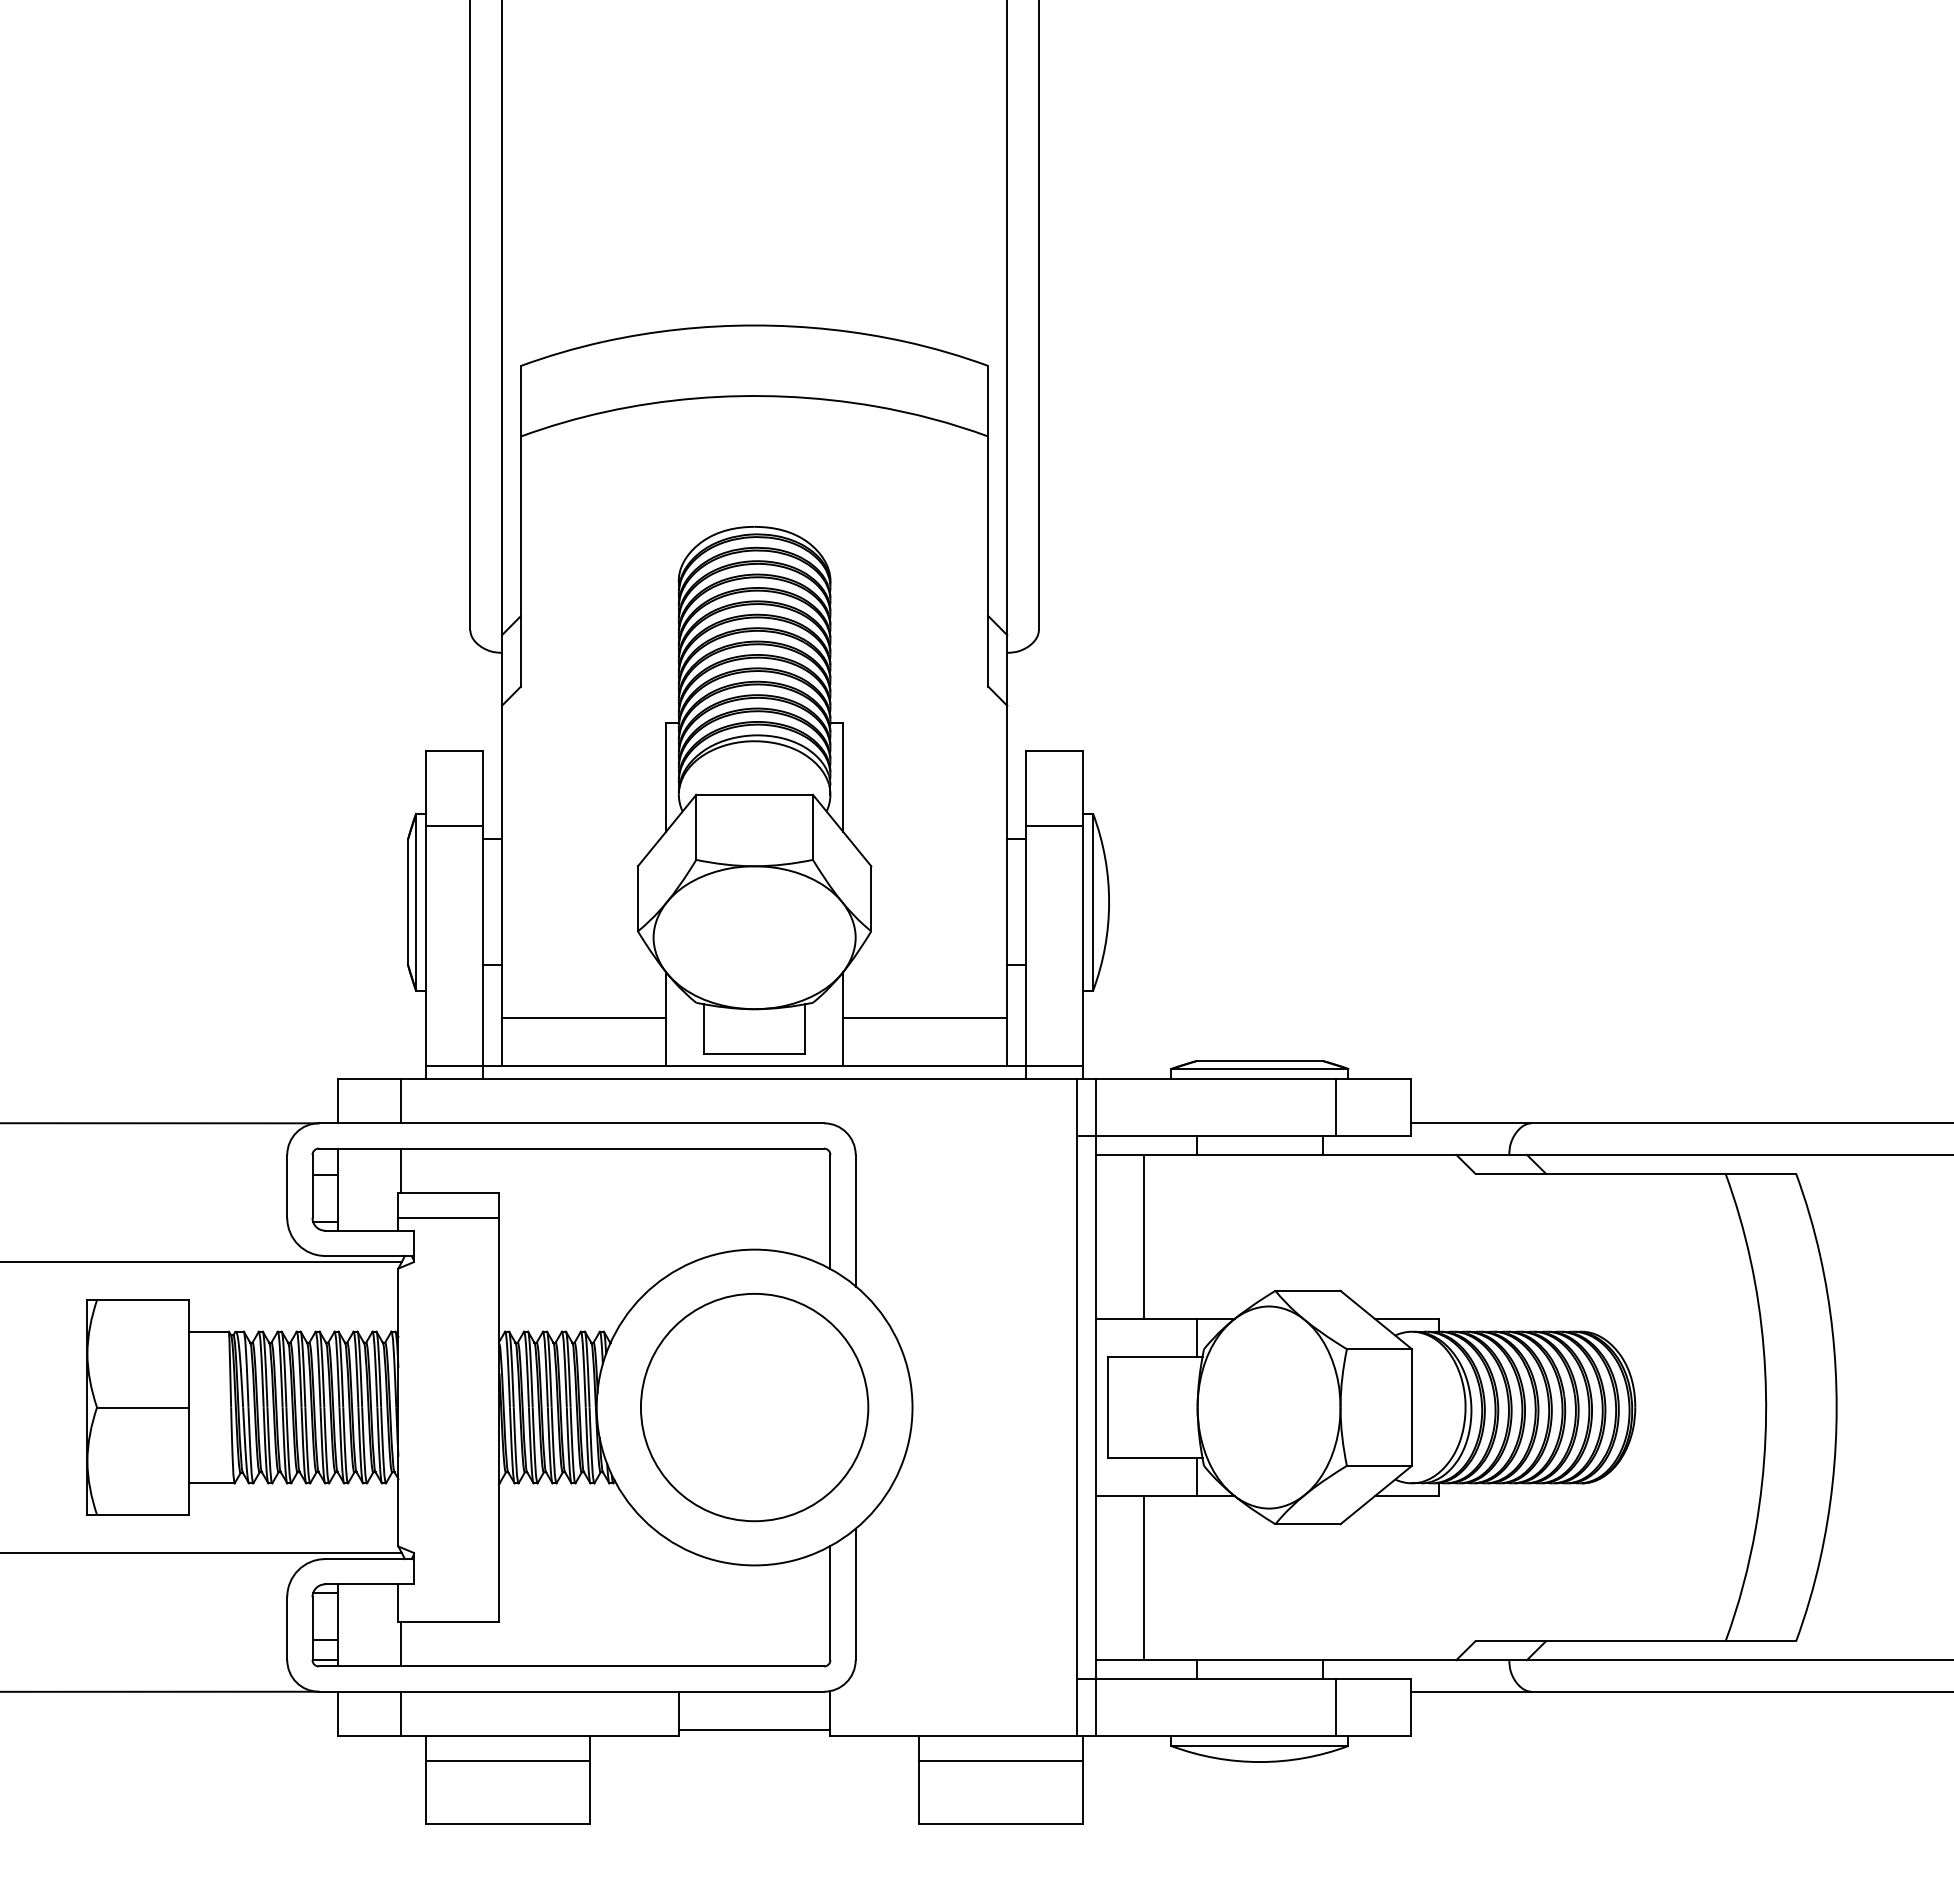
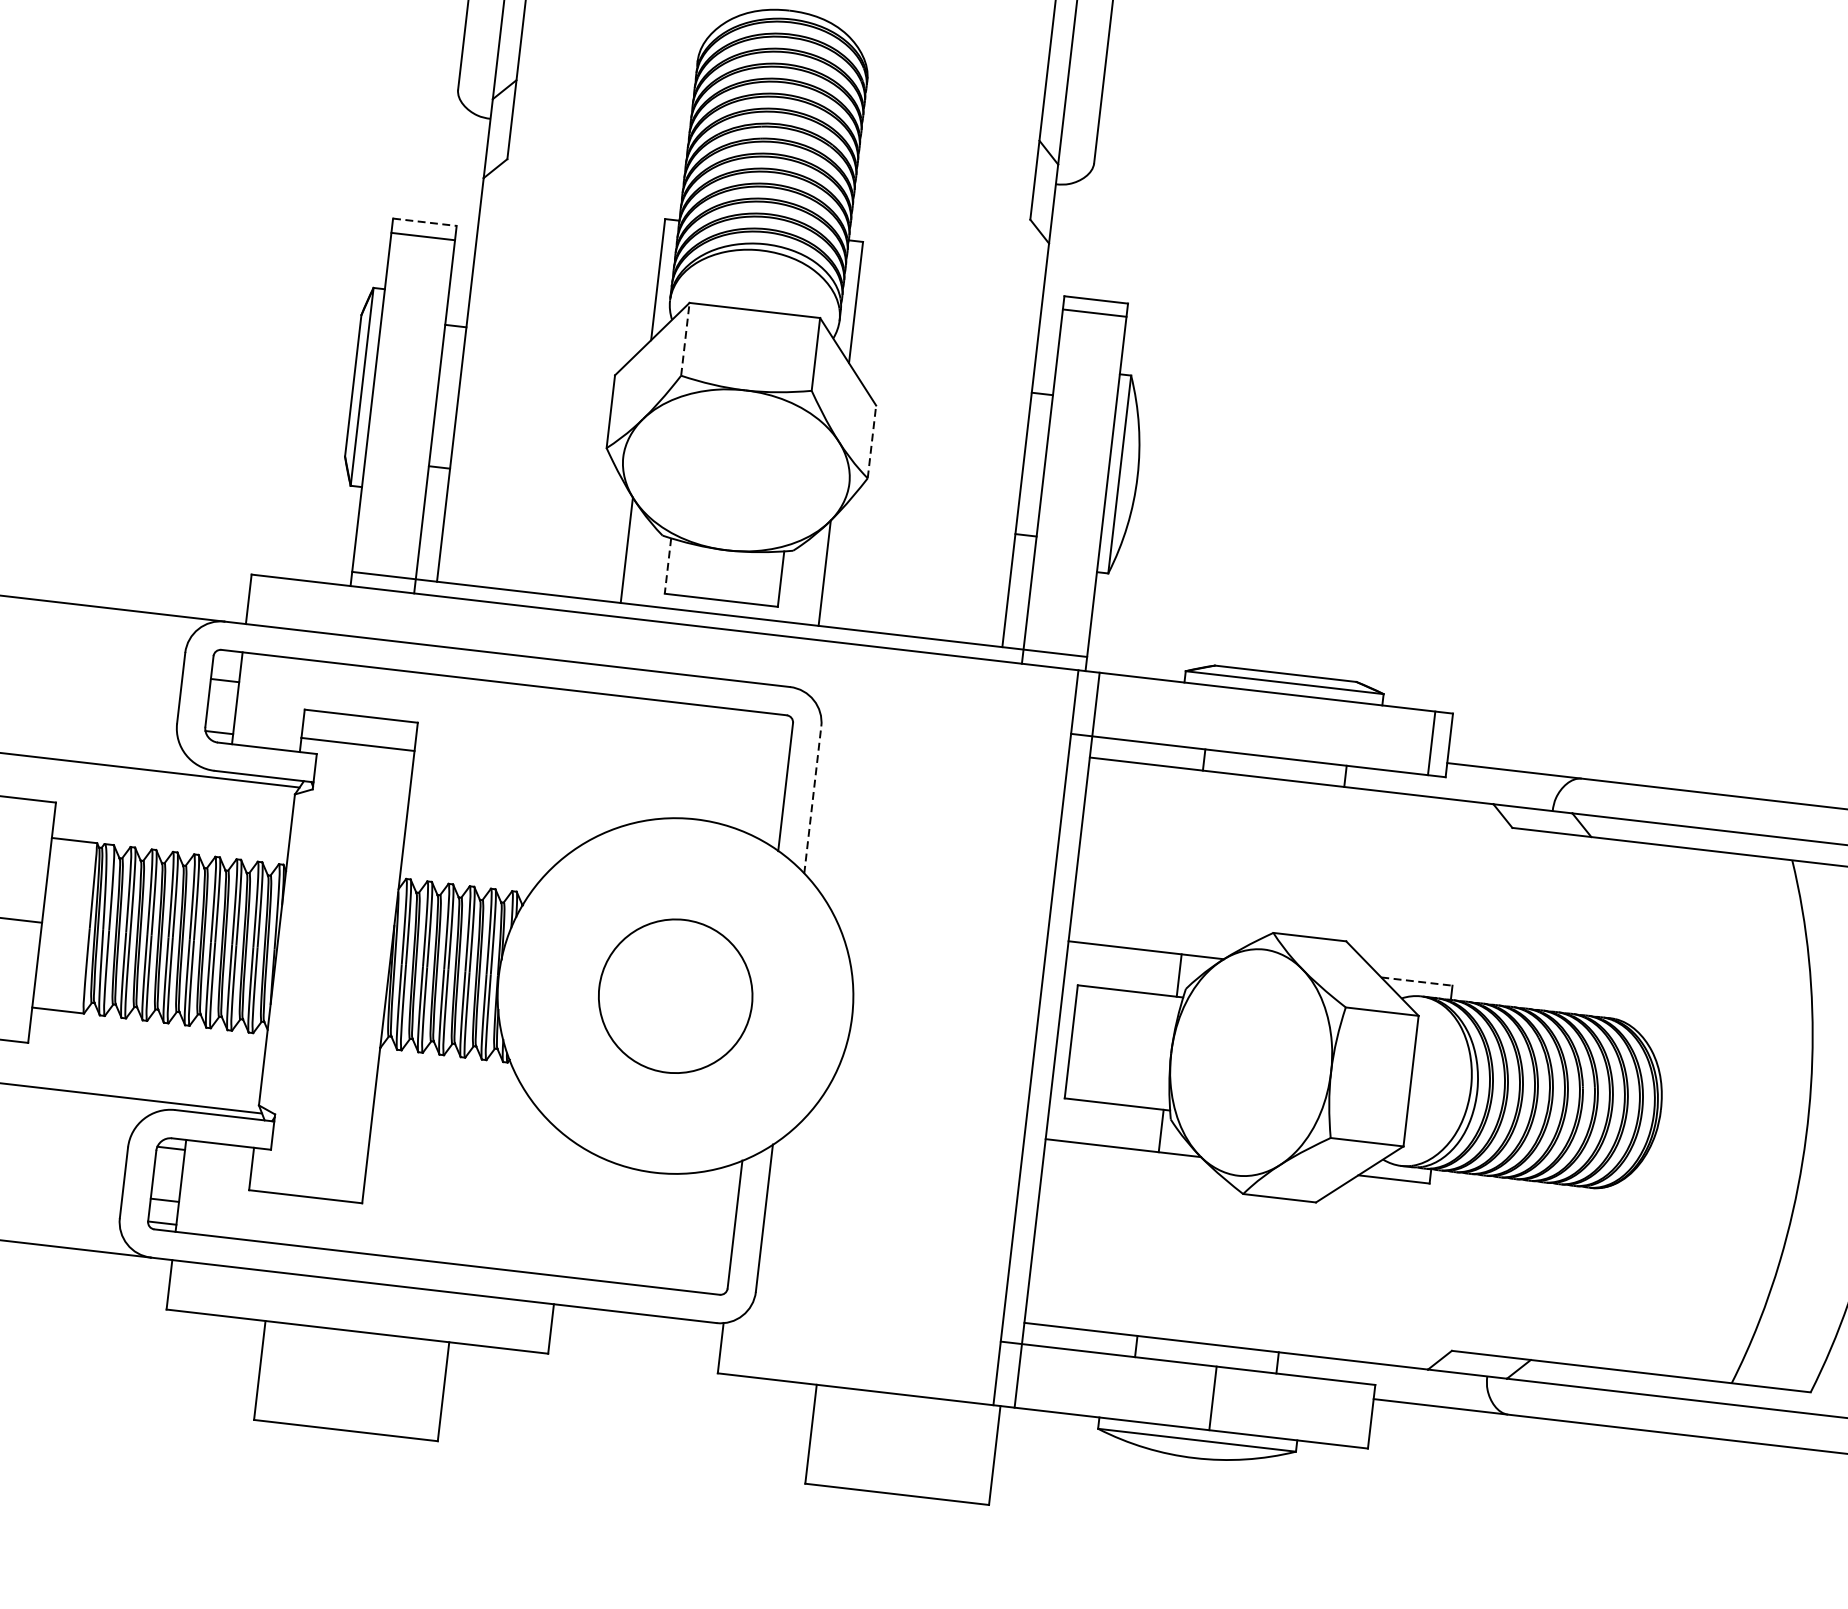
line: (455, 750) -> (425, 222), solid -> dashed
line: (454, 826) -> (423, 236), moved
line: (1054, 826) -> (1094, 313), moved
line: (696, 827) -> (685, 339), solid -> dashed
line: (871, 898) -> (872, 441), solid -> dashed
line: (584, 1018) -> (535, 538), removed
line: (925, 1018) -> (917, 582), removed
line: (704, 1029) -> (668, 566), solid -> dashed
line: (400, 1101) -> (318, 607), removed
line: (1335, 1107) -> (1431, 743), moved
line: (400, 1170) -> (309, 684), removed
line: (855, 1220) -> (812, 799), solid -> dashed
line: (1143, 1236) -> (1132, 855), removed
line: (1406, 1319) -> (1416, 981), solid -> dashed
circle: (754, 1407) -> (675, 995), size x0.6
line: (1143, 1577) -> (1088, 1236), removed
line: (400, 1644) -> (248, 1215), removed
line: (1335, 1707) -> (1212, 1398), moved
line: (400, 1713) -> (239, 1292), removed
line: (754, 1729) -> (633, 1356), removed
line: (508, 1761) -> (354, 1360), removed
line: (1000, 1761) -> (904, 1423), removed

